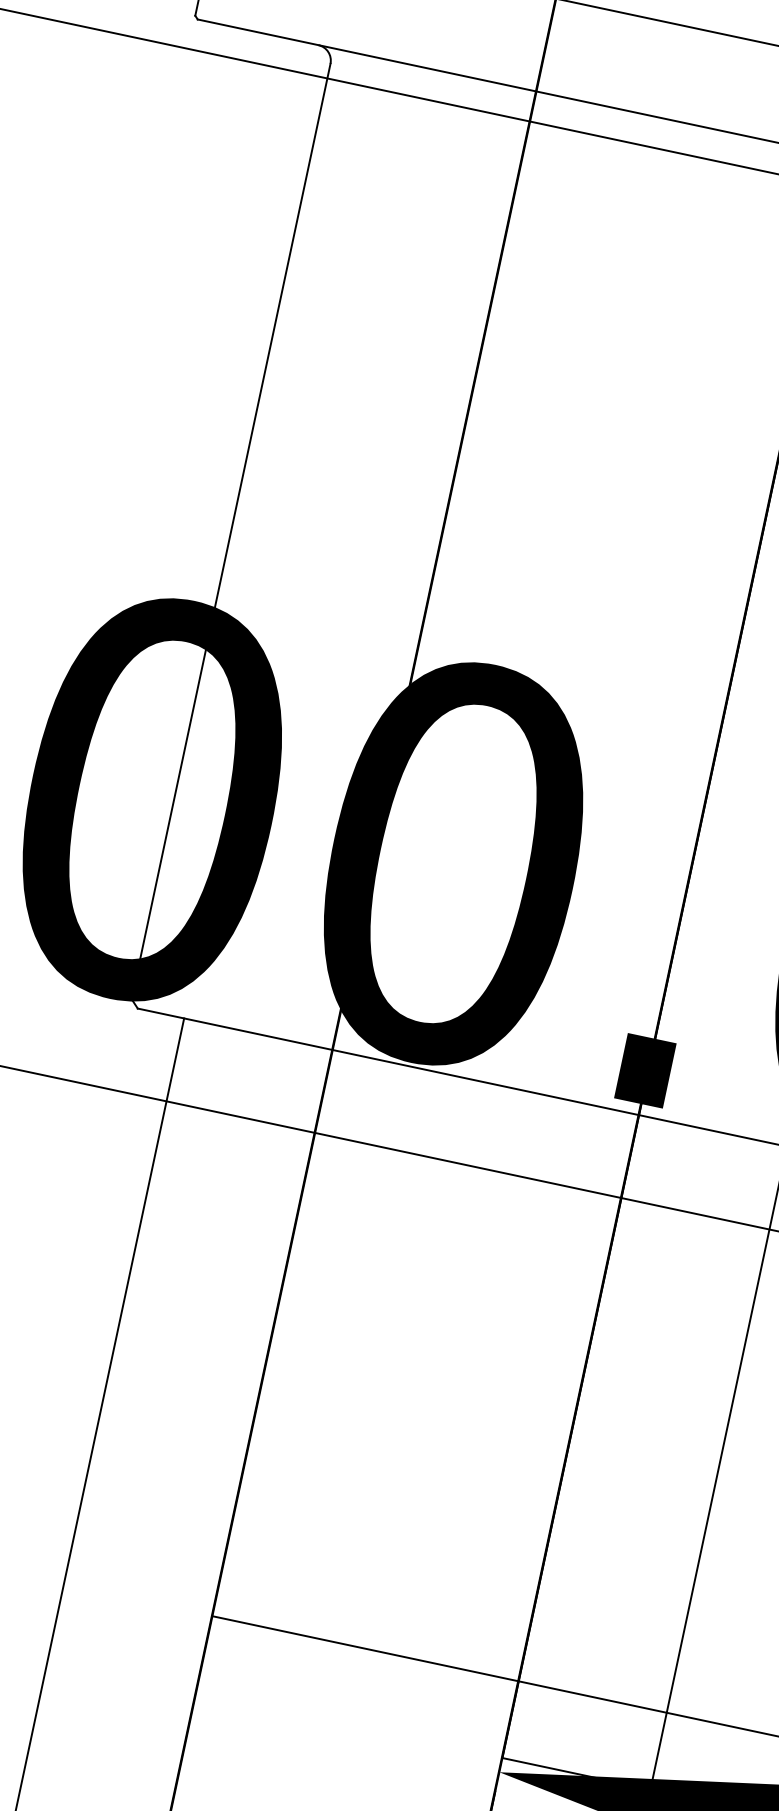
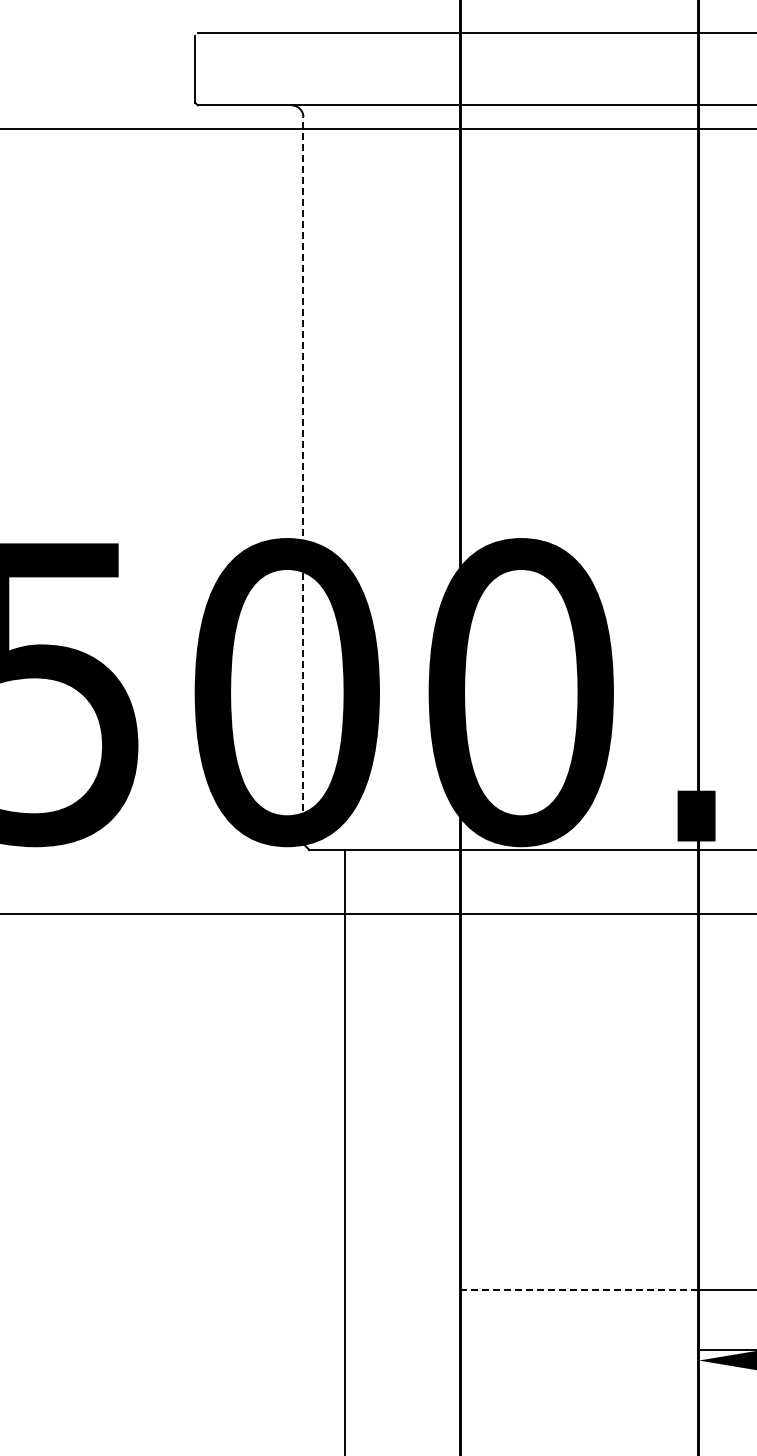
line: (231, 531) -> (303, 480), solid -> dashed
line: (365, 1648) -> (579, 1289), solid -> dashed

